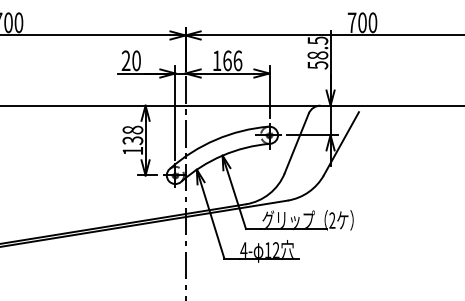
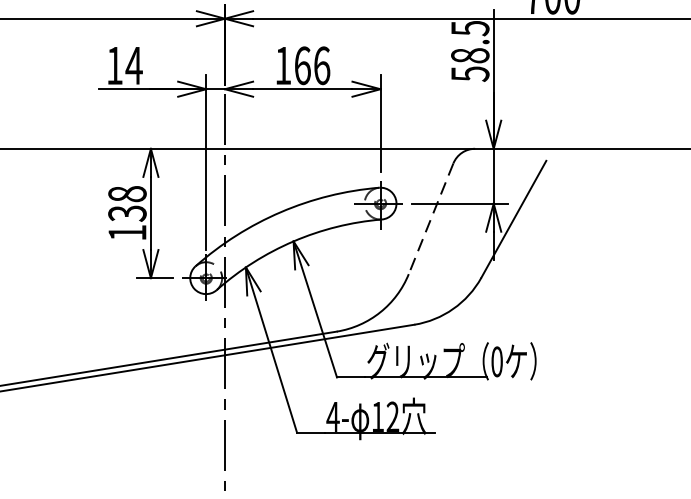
text: (131, 60) -> (124, 65), 20 -> 14
line: (296, 143) -> (430, 218), solid -> dashed
text: (332, 220) -> (497, 361), 2 -> 0

